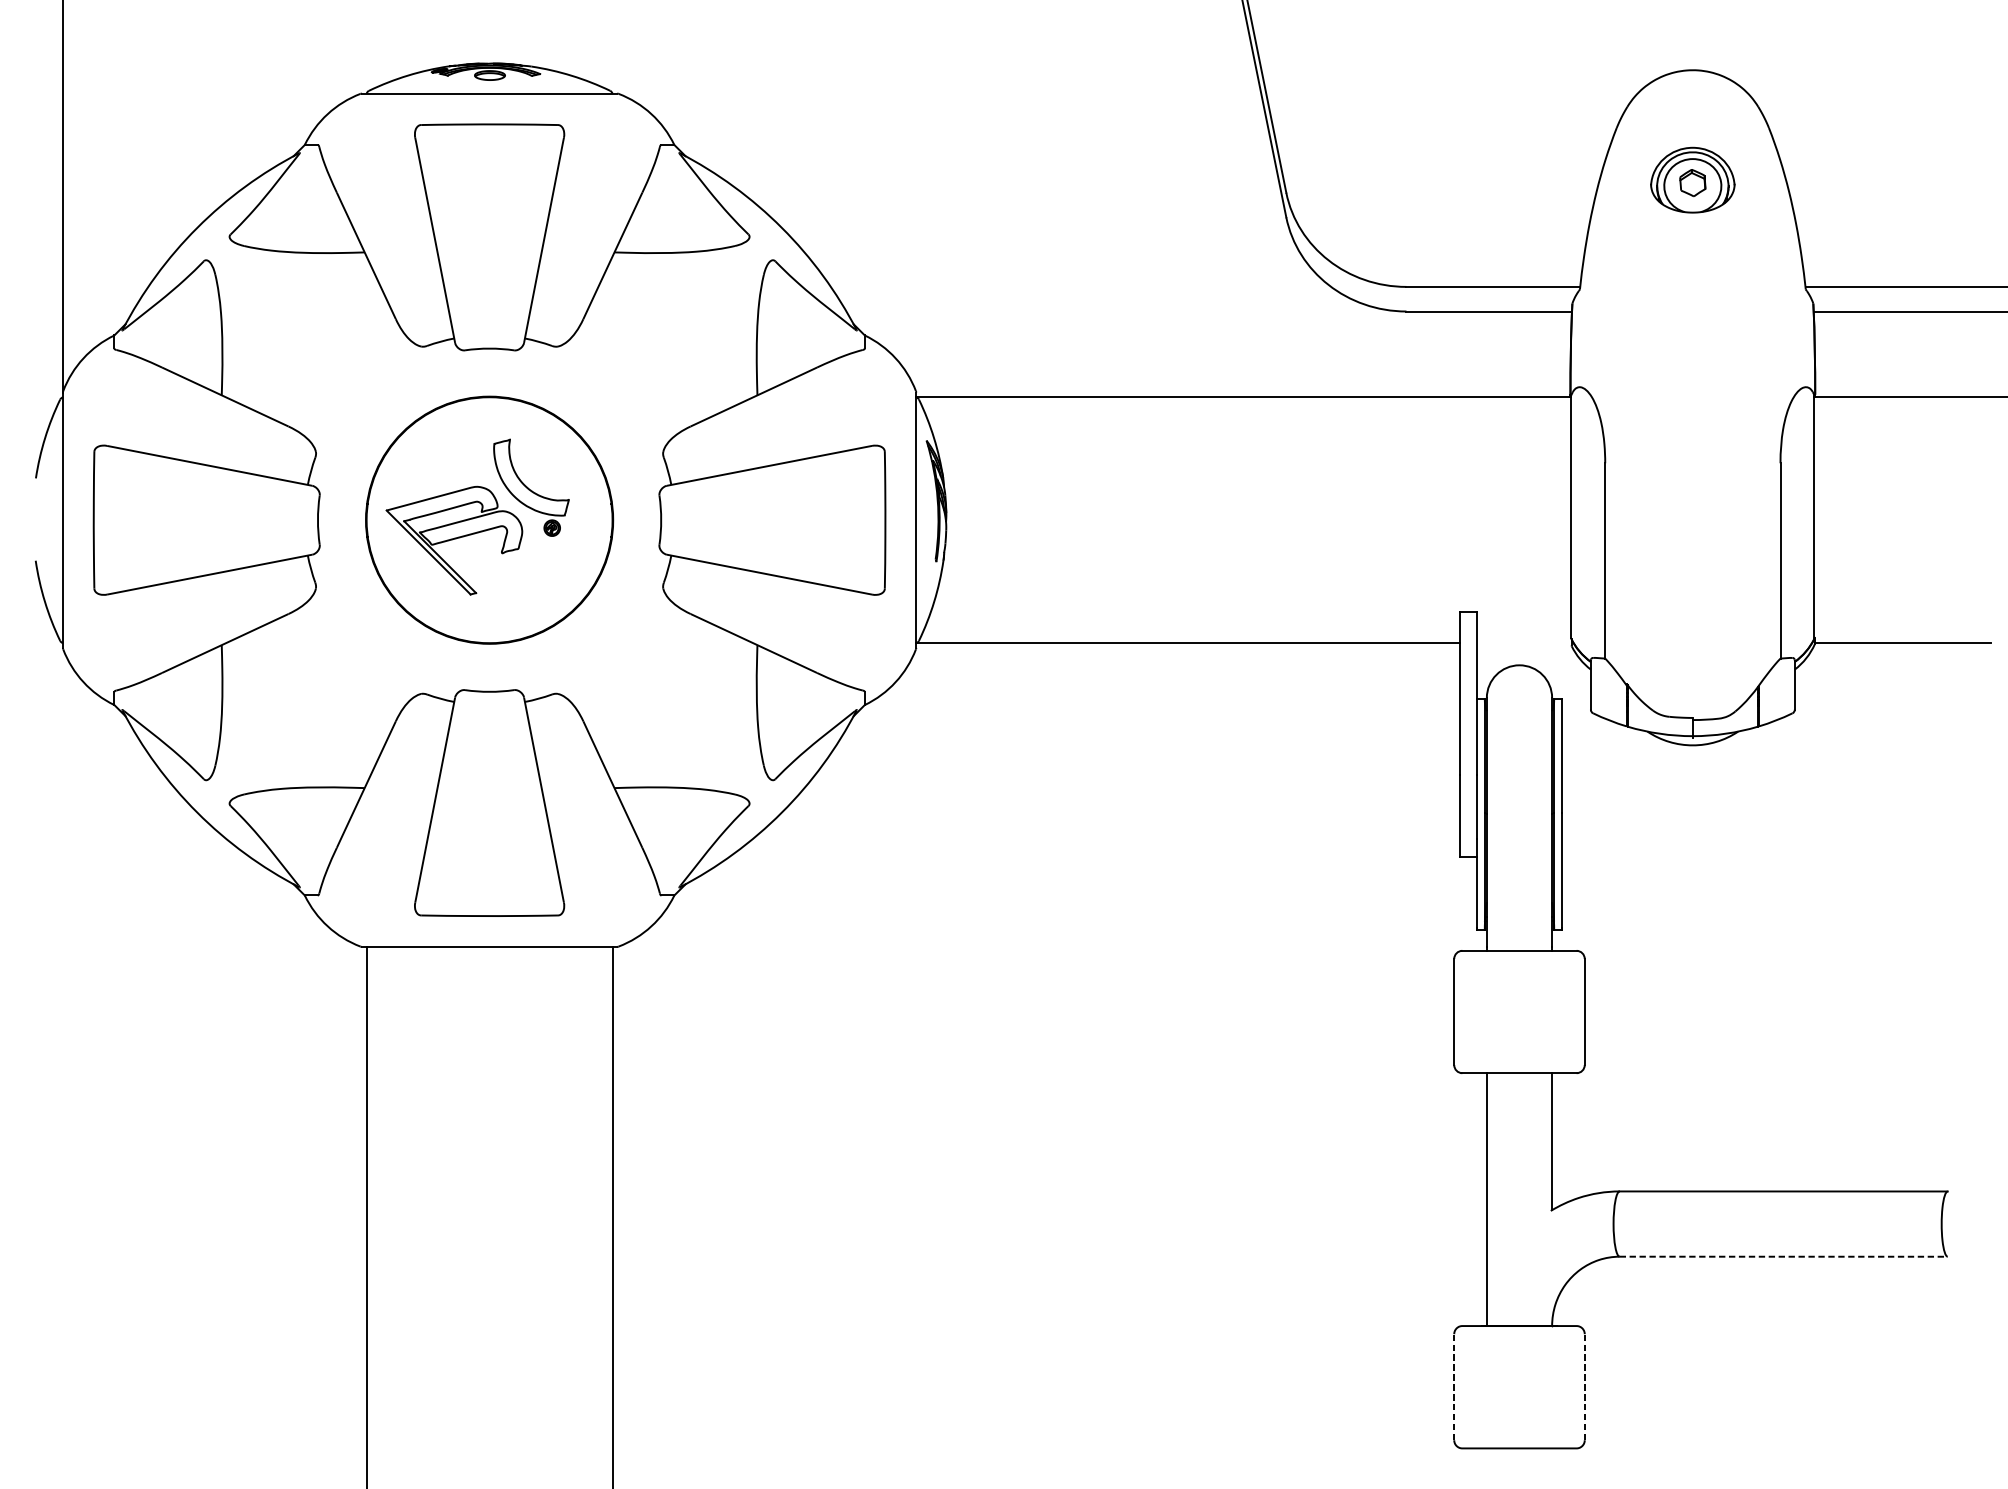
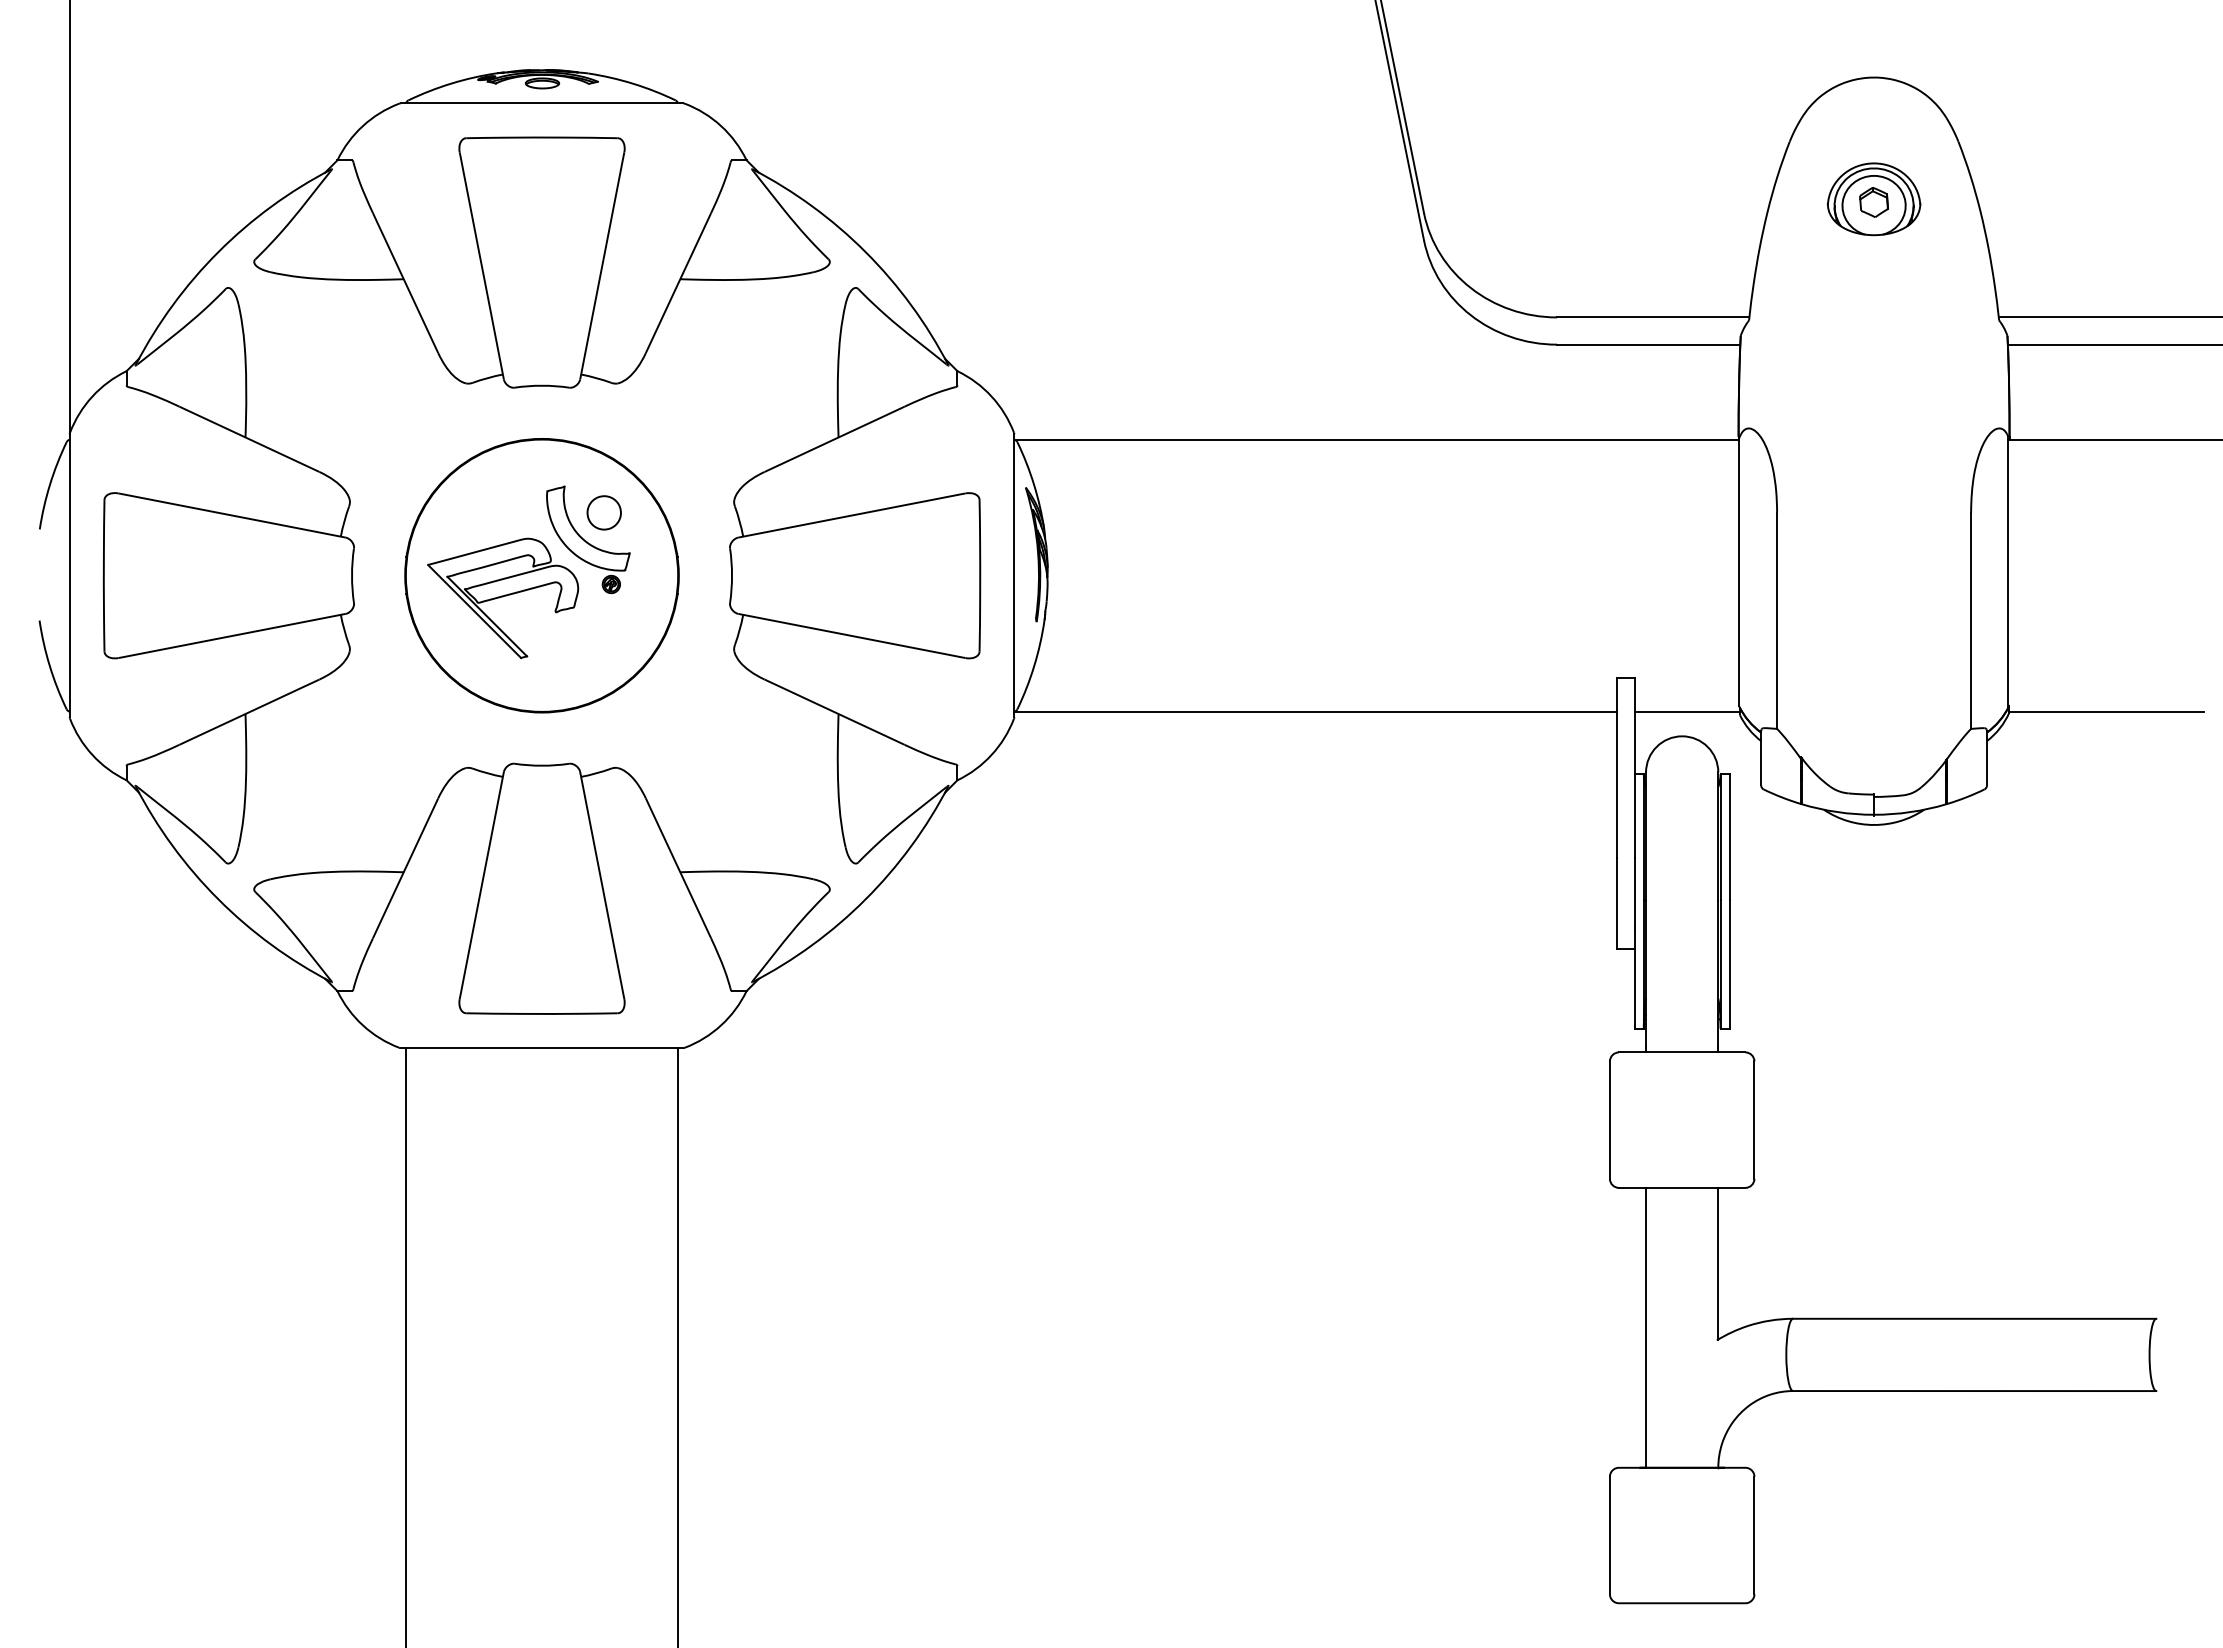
part: (545, 463) -> (603, 512), added
line: (1523, 642) -> (1686, 711), added
line: (1783, 1257) -> (1974, 1391), dashed -> solid
line: (1453, 1387) -> (1609, 1535), dashed -> solid
line: (1584, 1387) -> (1754, 1535), dashed -> solid

